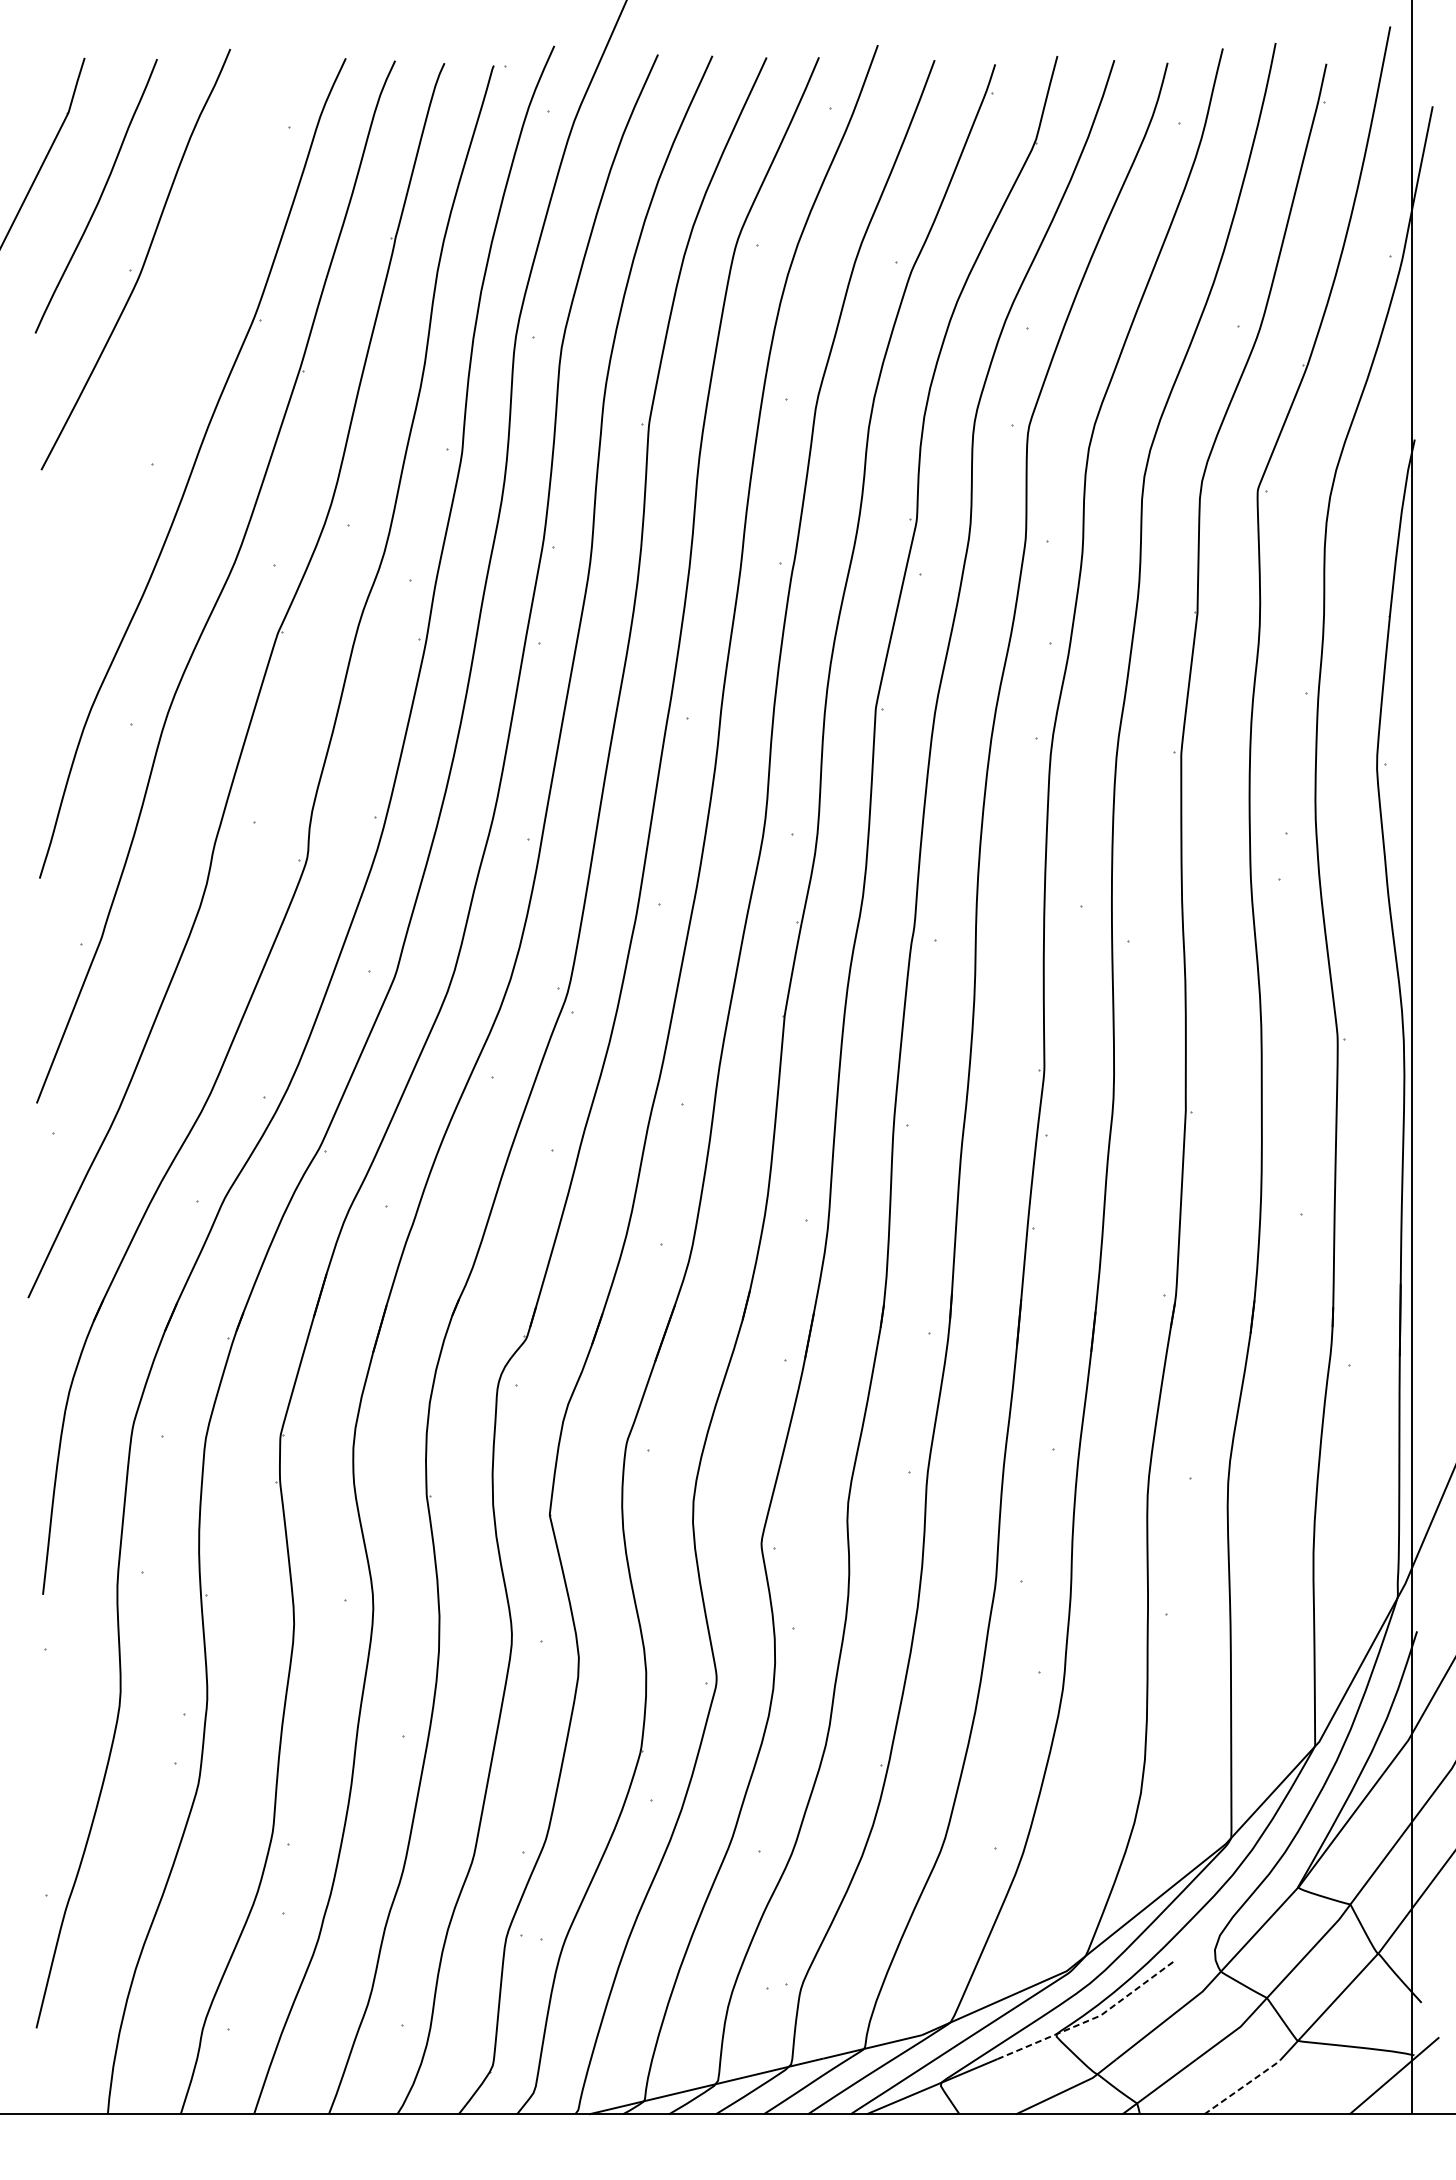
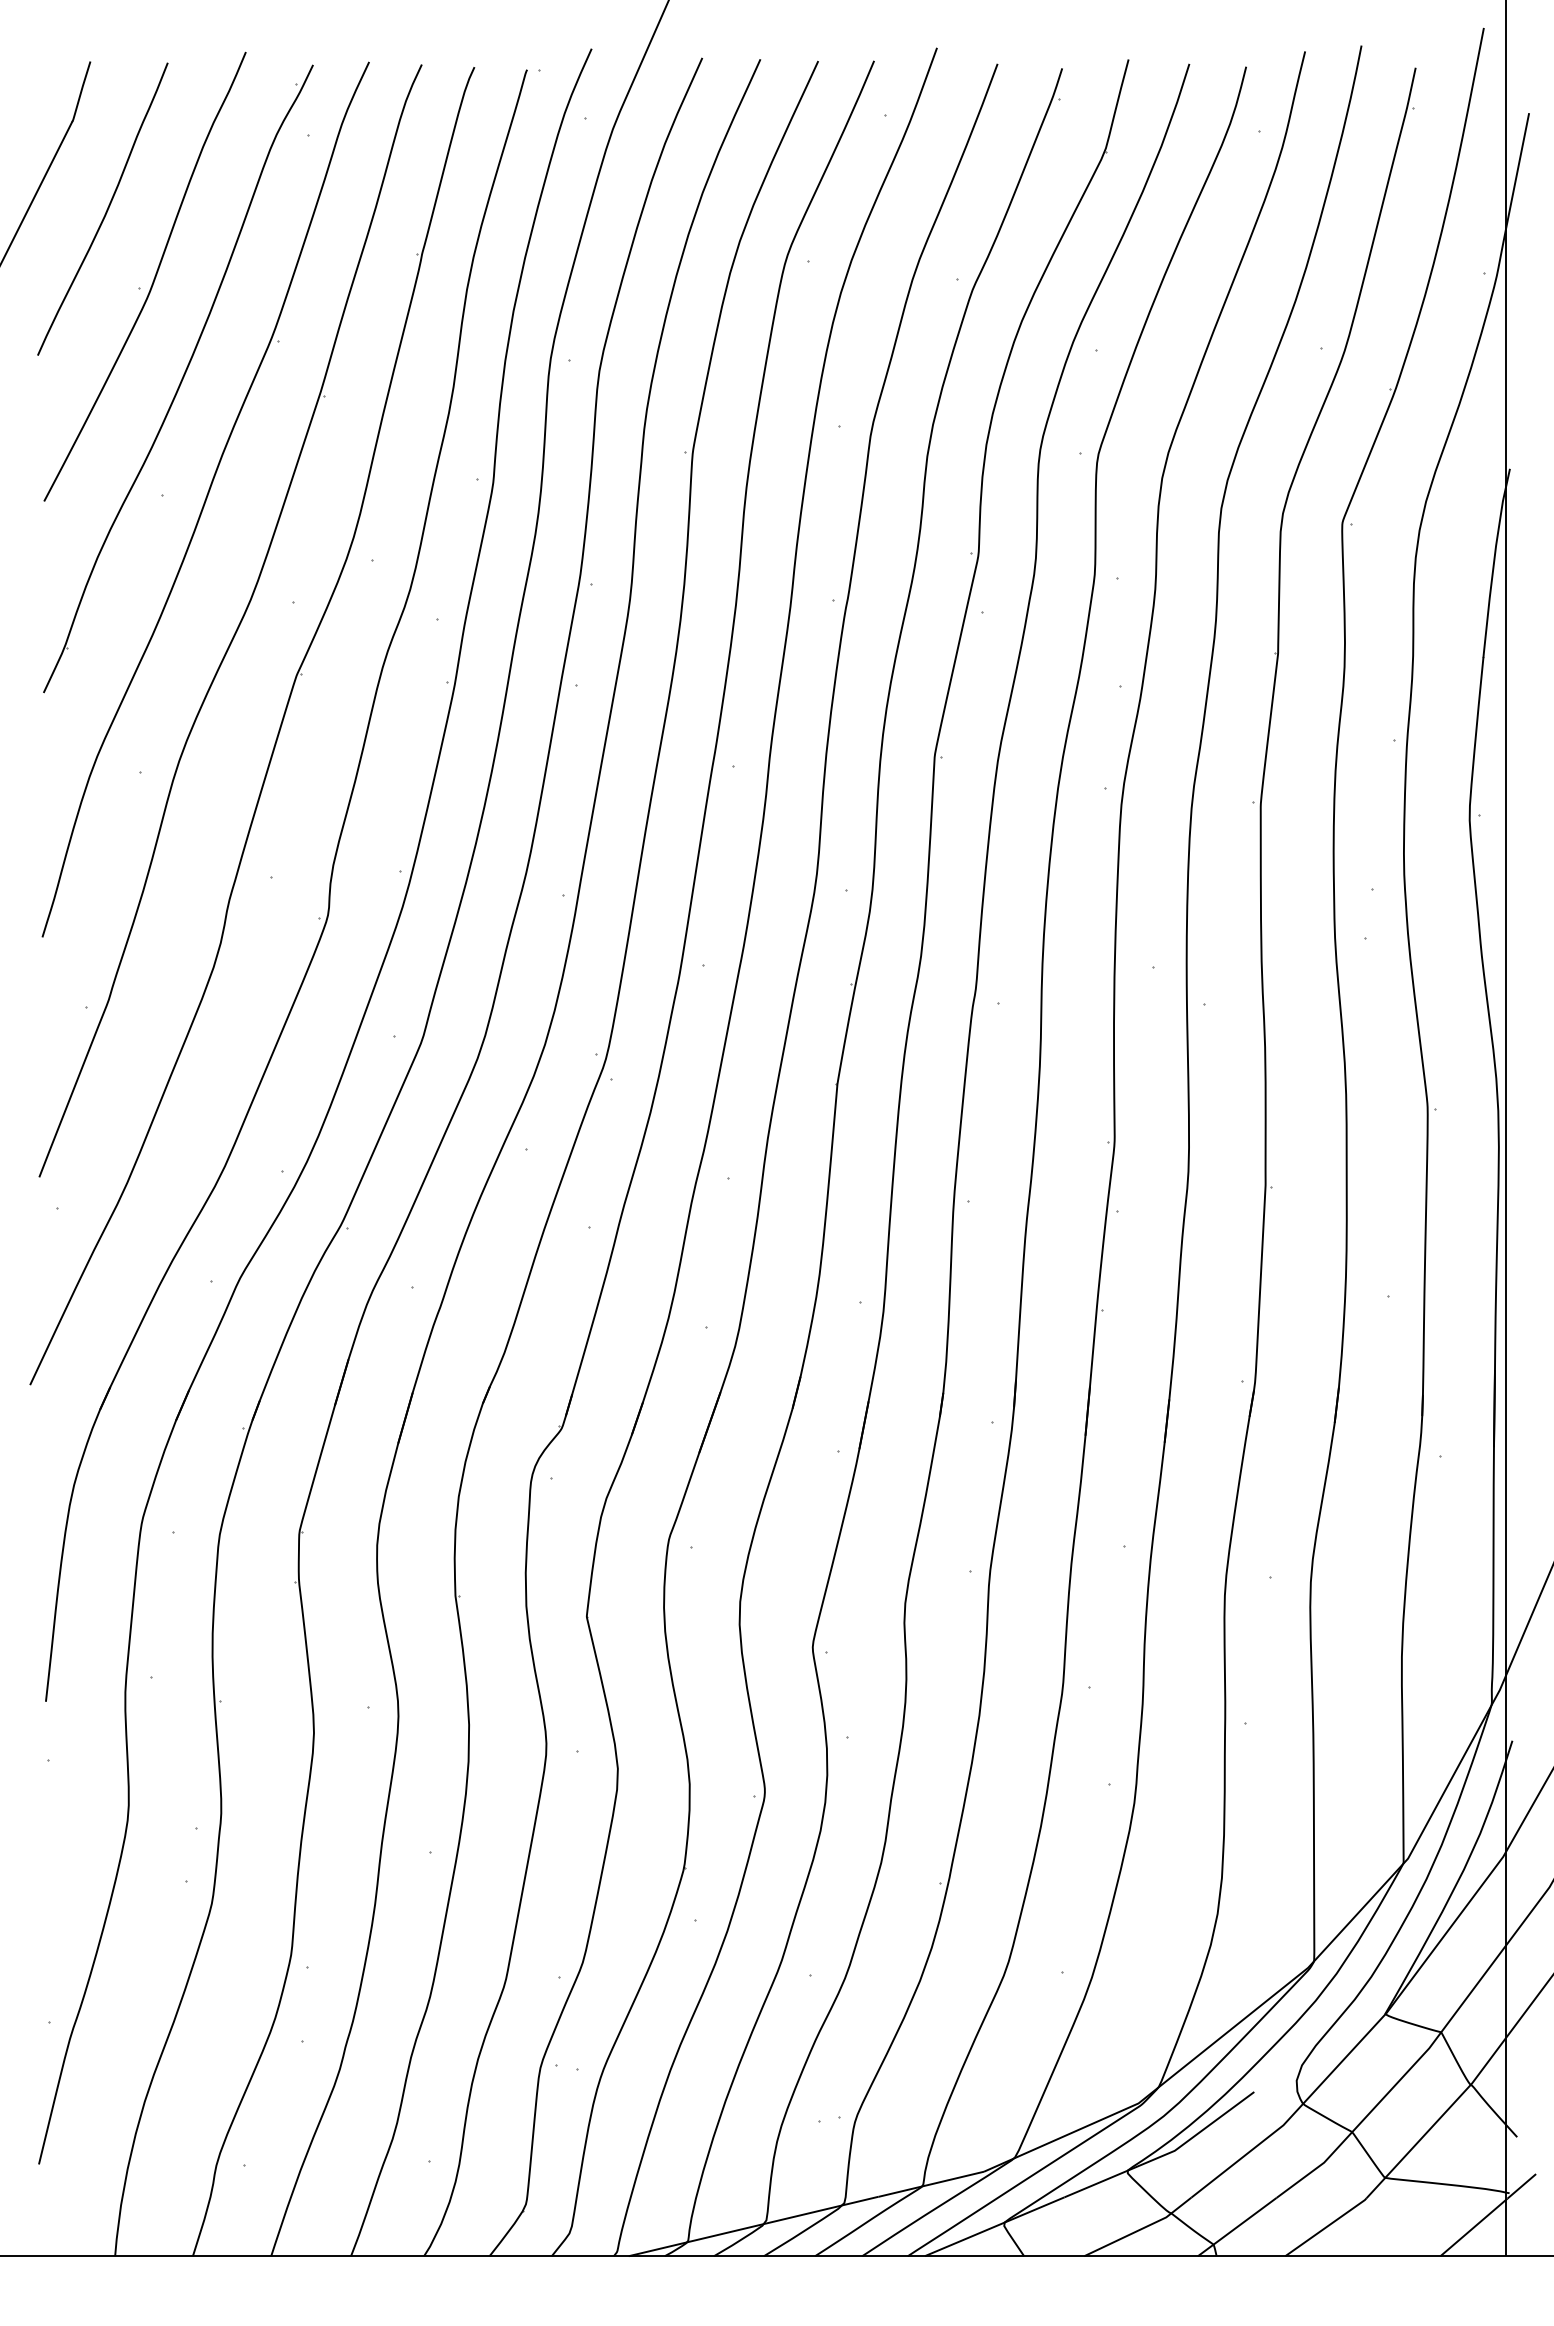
part: (167, 354) -> (178, 378), added
line: (1092, 2019) -> (1165, 2154), dashed -> solid
line: (1242, 2087) -> (1326, 2227), dashed -> solid

